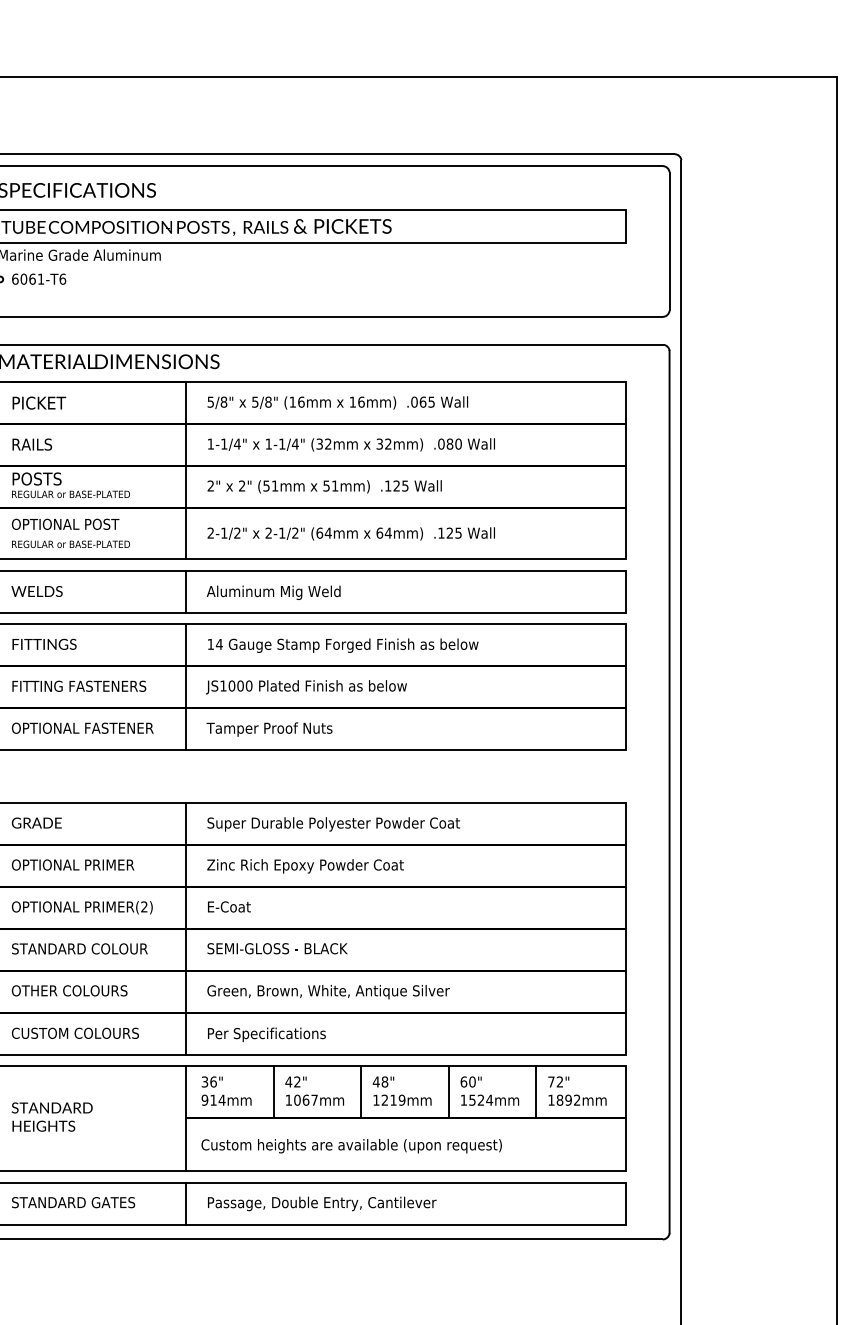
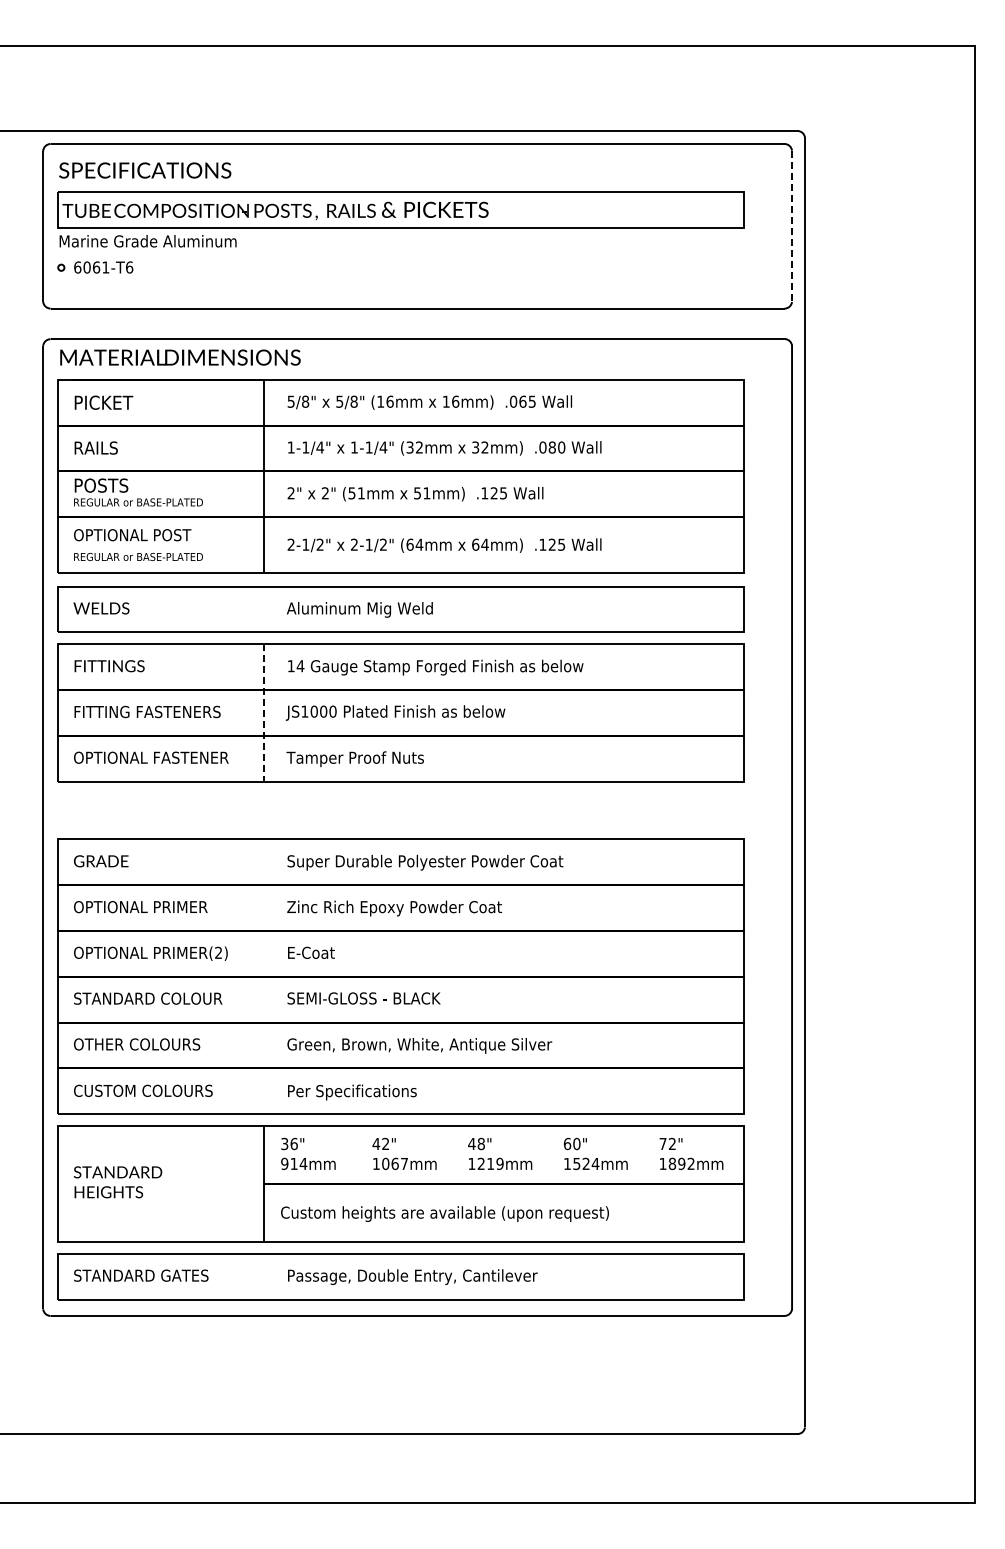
line: (669, 241) -> (792, 226), solid -> dashed
line: (186, 592) -> (264, 609), removed
line: (186, 687) -> (264, 713), solid -> dashed
line: (186, 928) -> (264, 976), removed
line: (273, 1091) -> (359, 1154), removed
line: (361, 1091) -> (455, 1154), removed
line: (448, 1091) -> (550, 1154), removed
line: (536, 1091) -> (646, 1154), removed
line: (186, 1203) -> (264, 1276), removed

